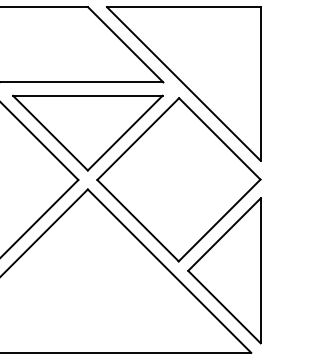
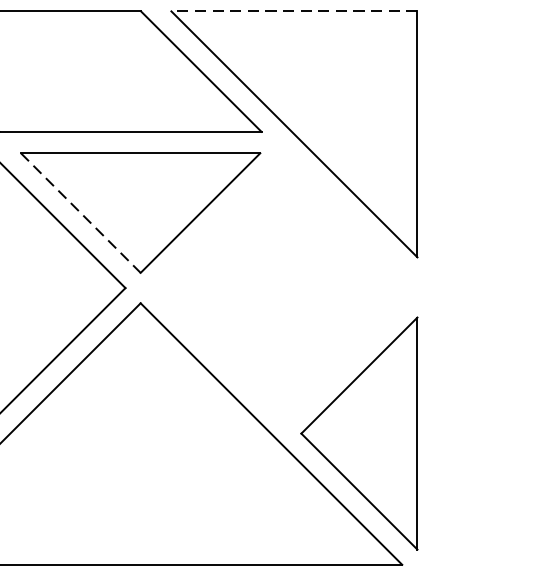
line: (183, 7) -> (293, 11), solid -> dashed
line: (50, 133) -> (80, 213), solid -> dashed
part: (178, 179) -> (285, 287), removed

